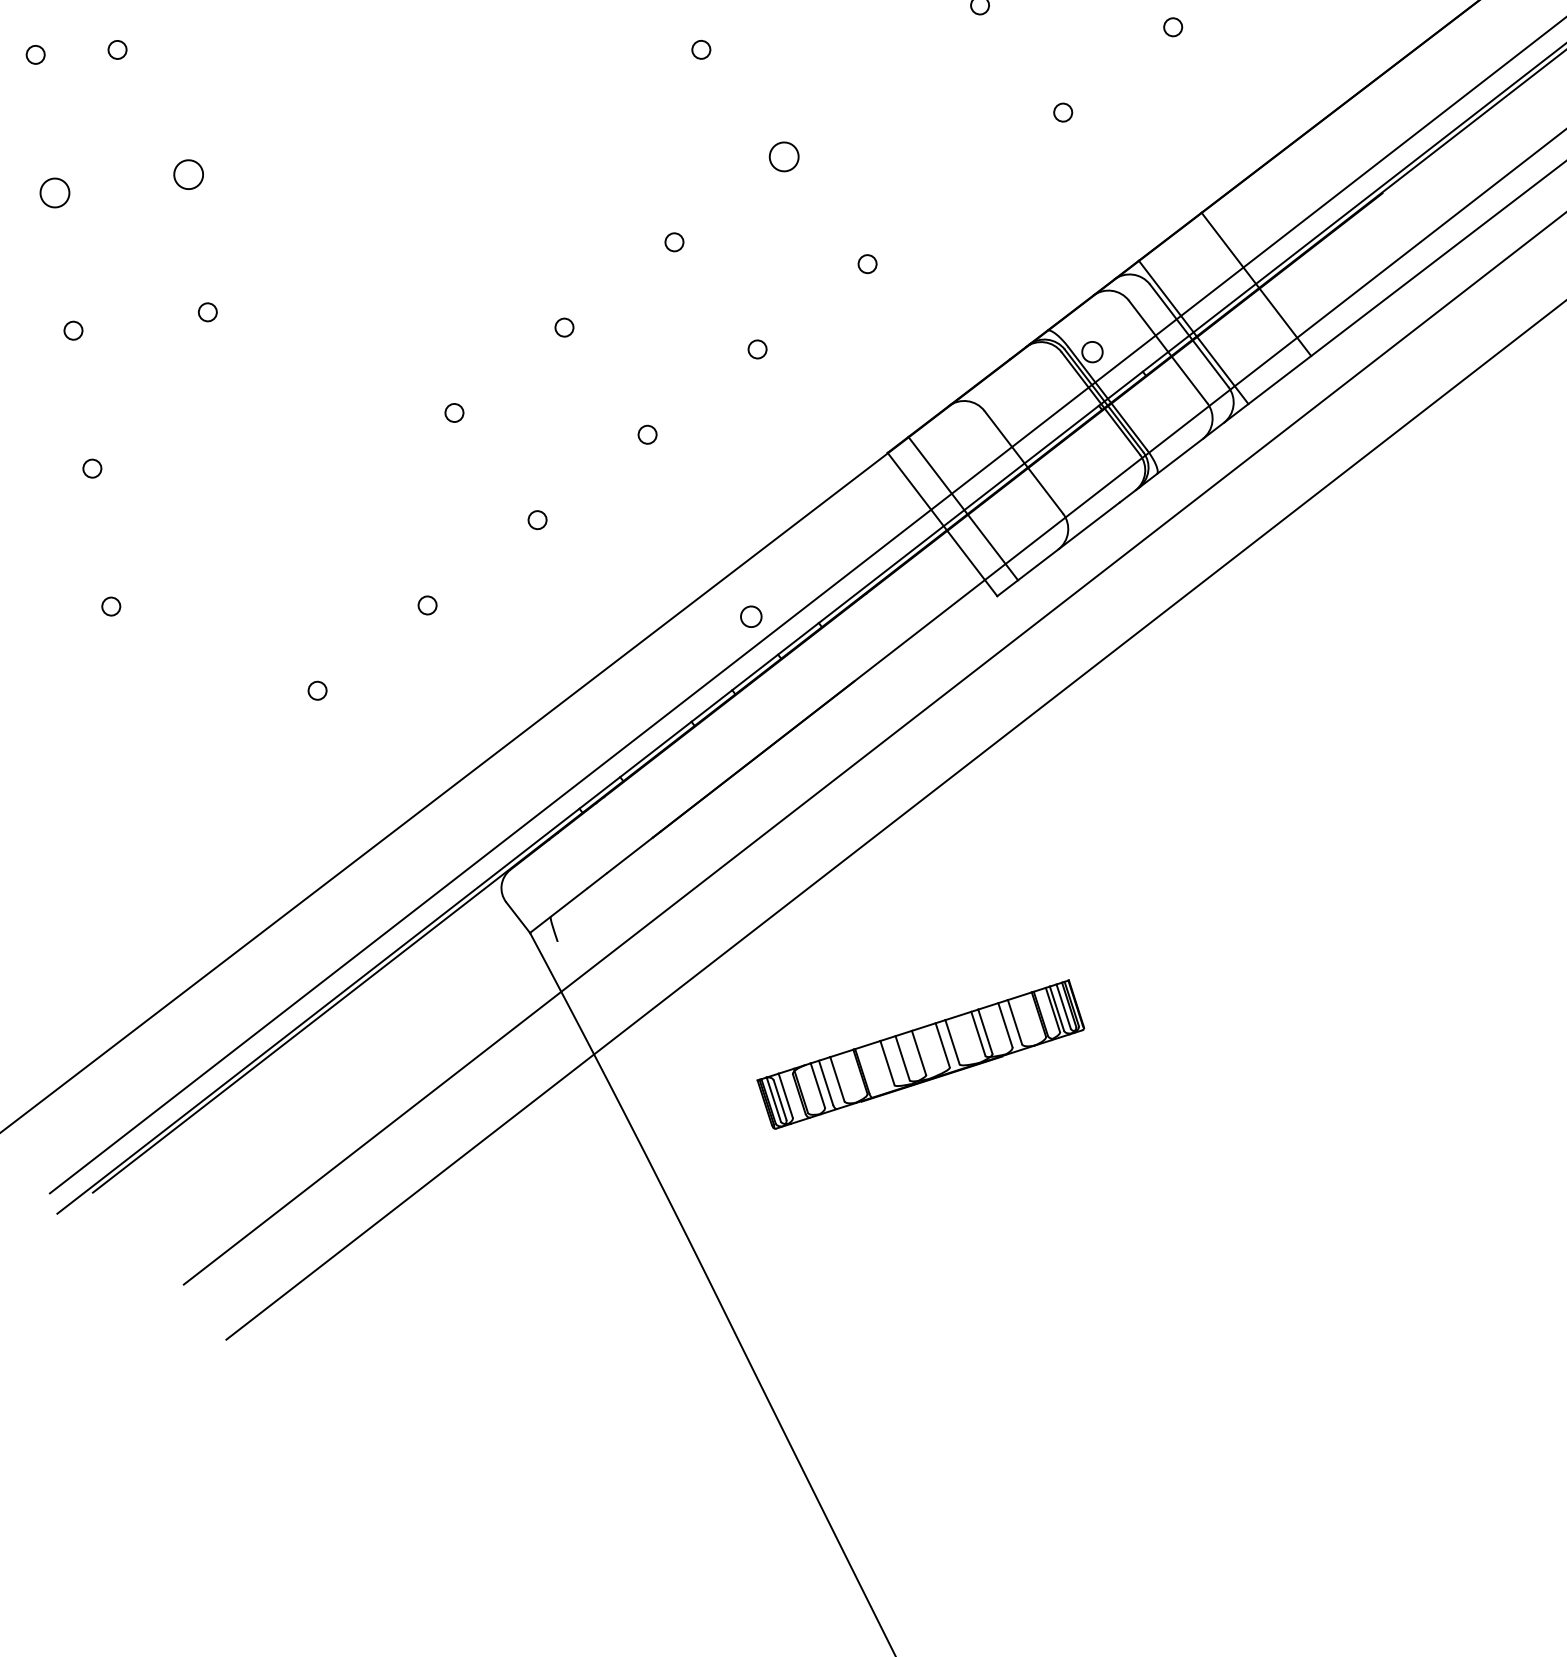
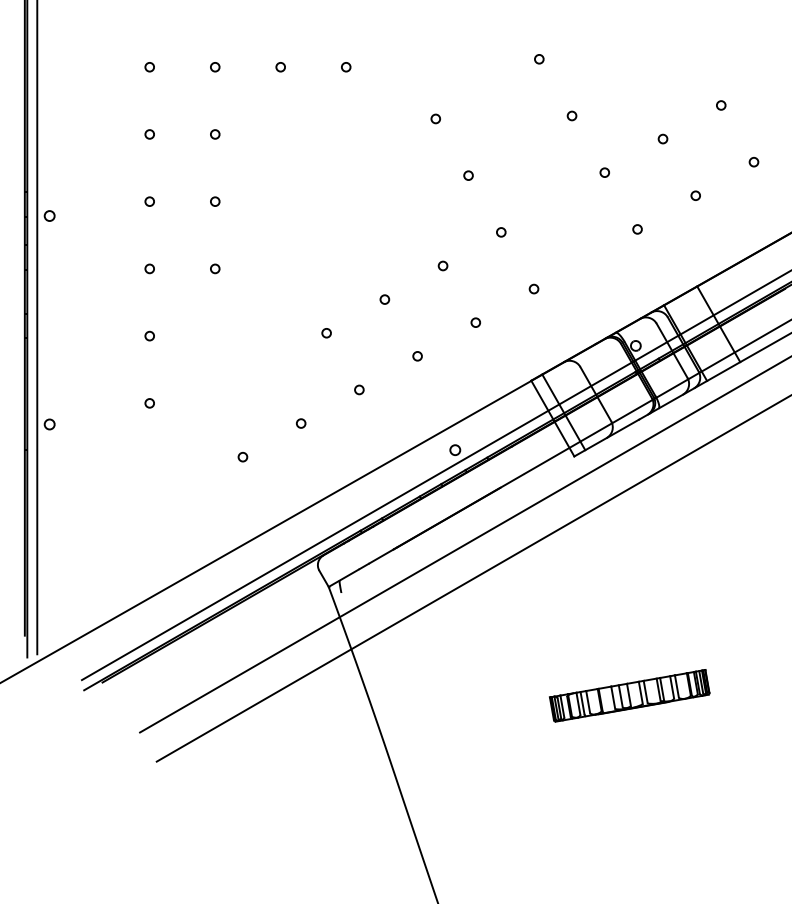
circle: (118, 49) -> (215, 134), moved
circle: (784, 157) -> (501, 232), size x0.62
circle: (189, 173) -> (215, 201), size x0.62
circle: (54, 192) -> (149, 201), size x0.62
part: (920, 1054) -> (629, 695), moved

